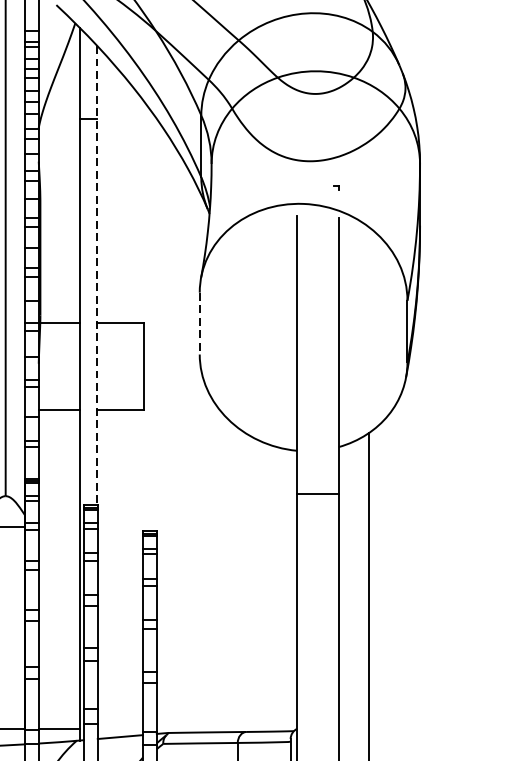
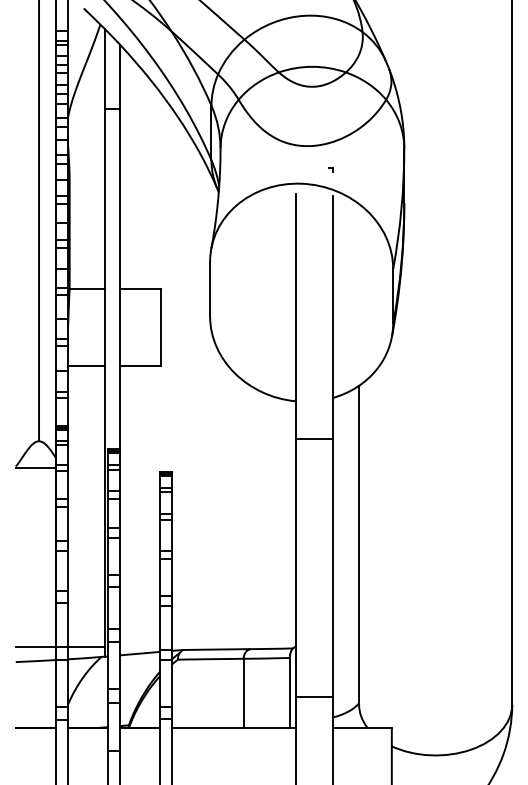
line: (96, 276) -> (119, 247), dashed -> solid
line: (200, 323) -> (210, 289), dashed -> solid

